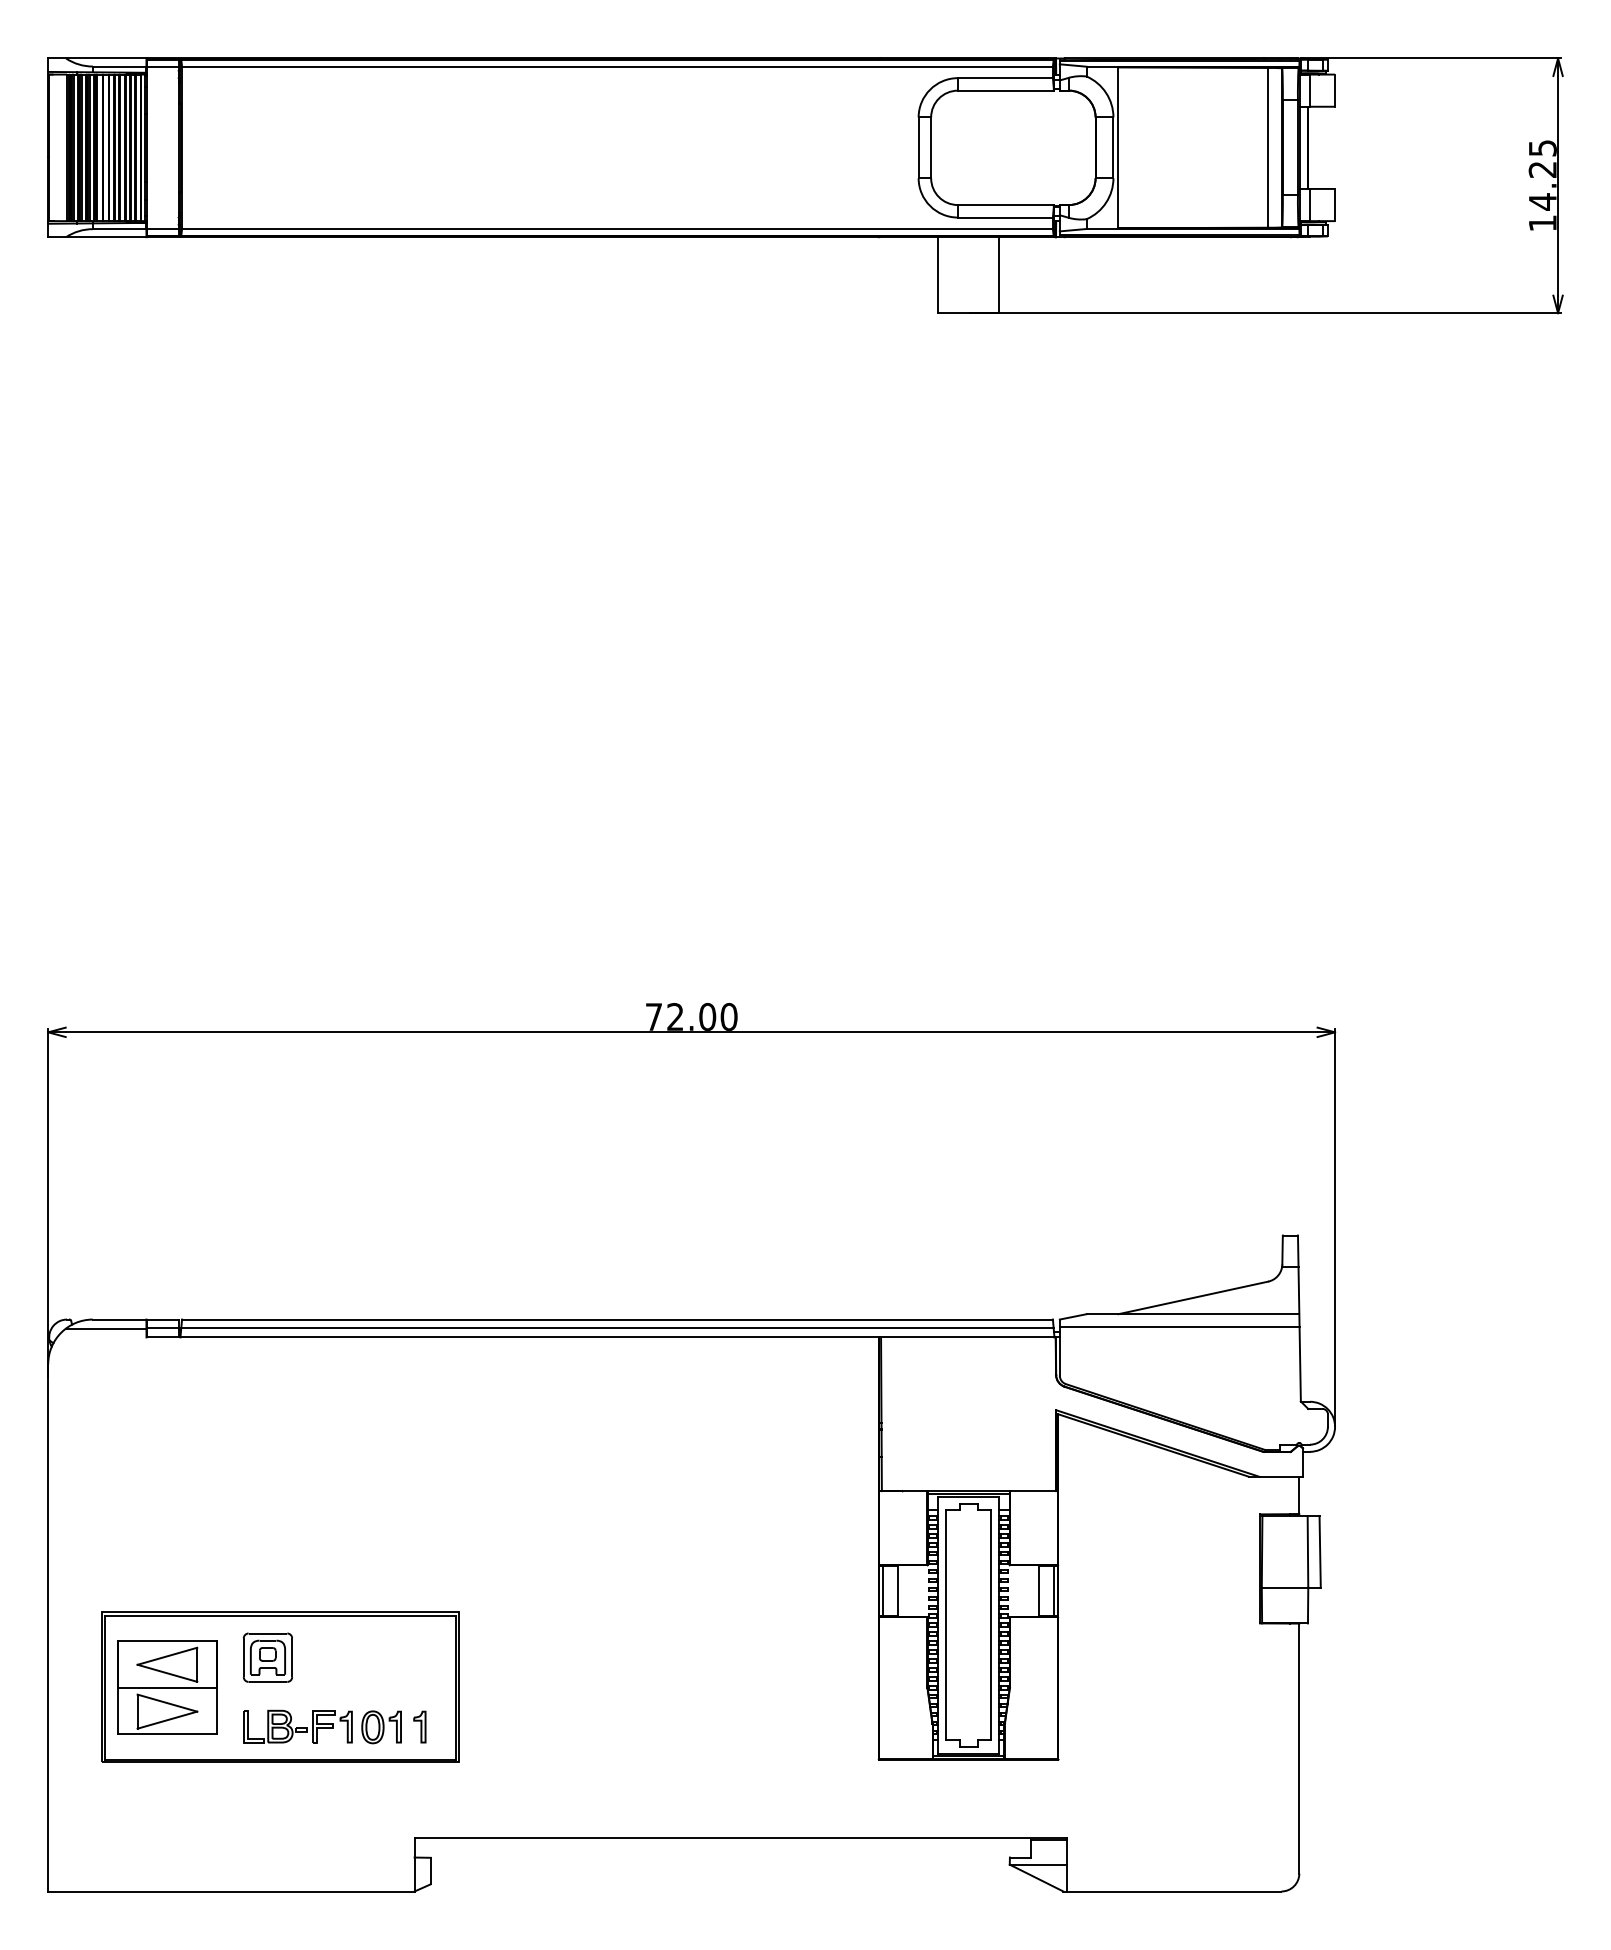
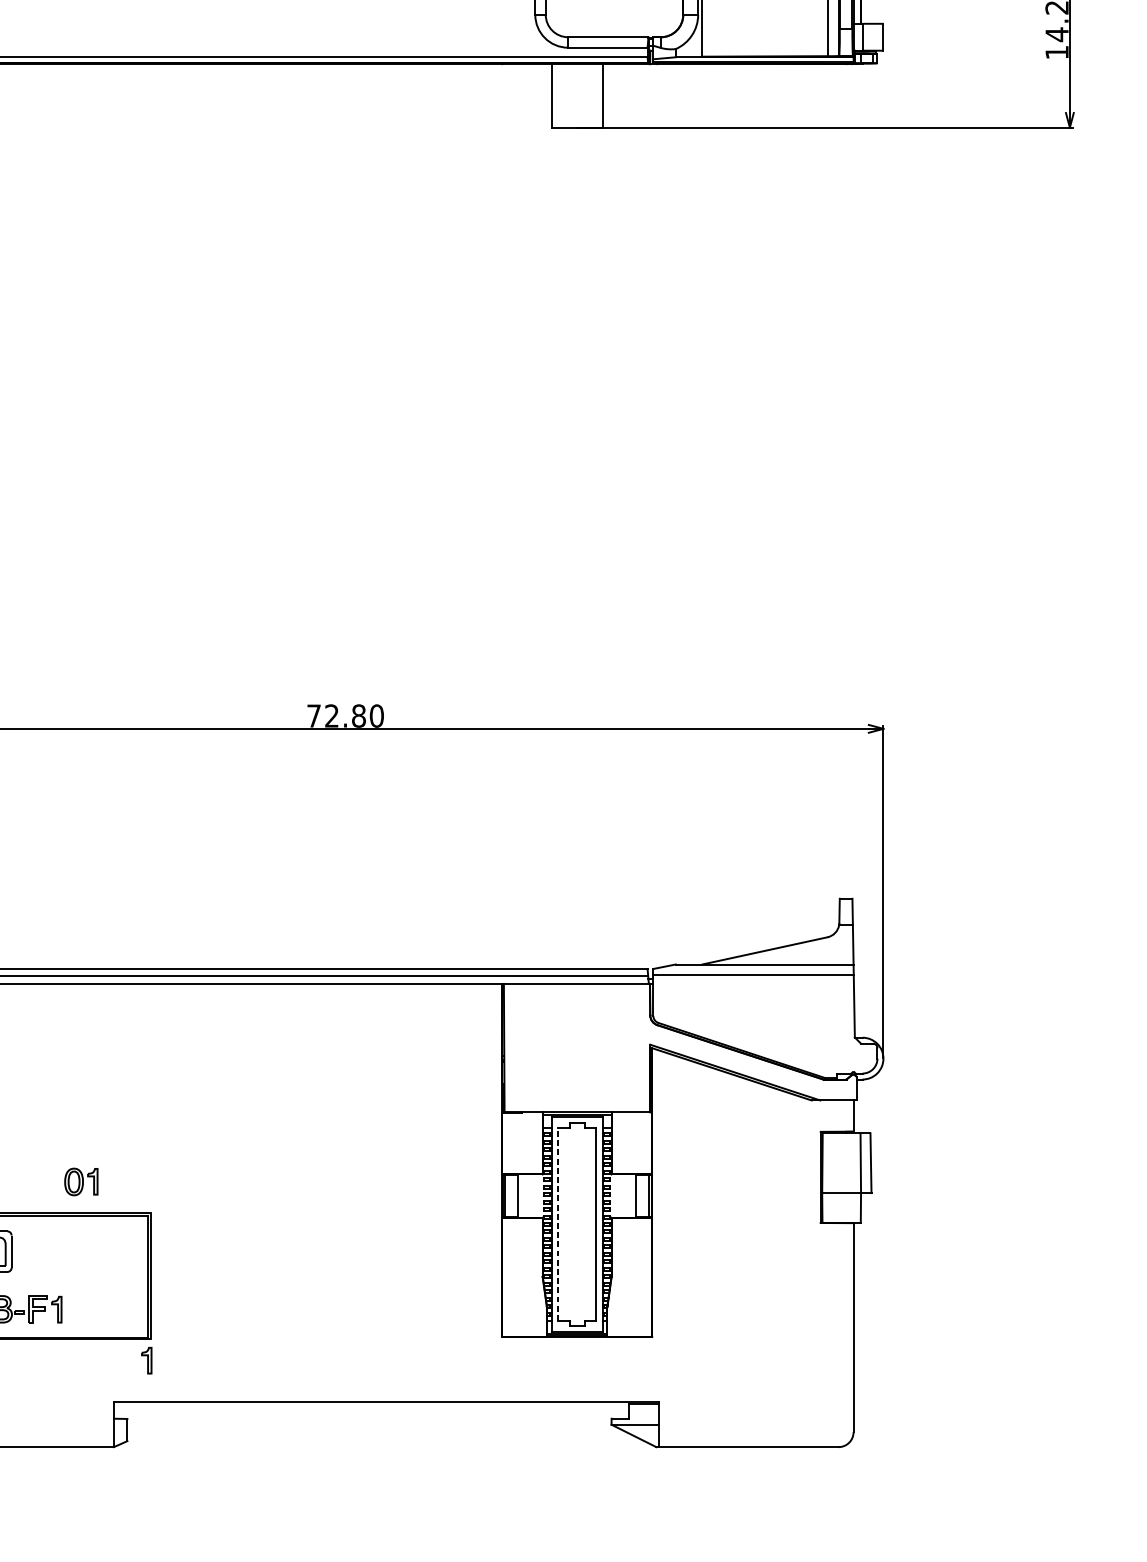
text: (707, 1016) -> (358, 715), 72.00 -> 72.80
line: (946, 1624) -> (558, 1223), solid -> dashed
part: (419, 1726) -> (146, 1360), moved
part: (381, 1727) -> (81, 1182), moved

